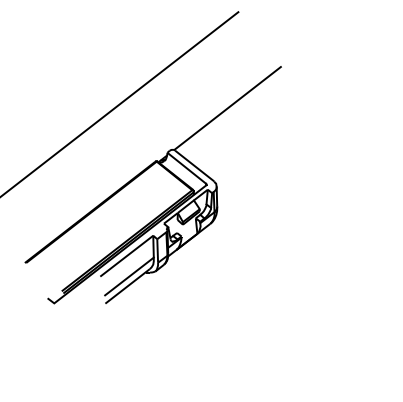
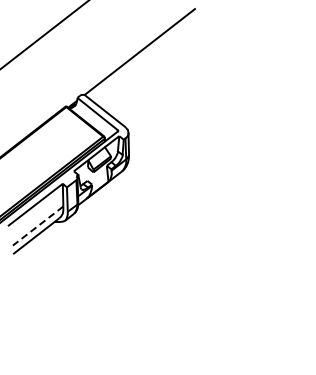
line: (129, 276) -> (38, 226), solid -> dashed

